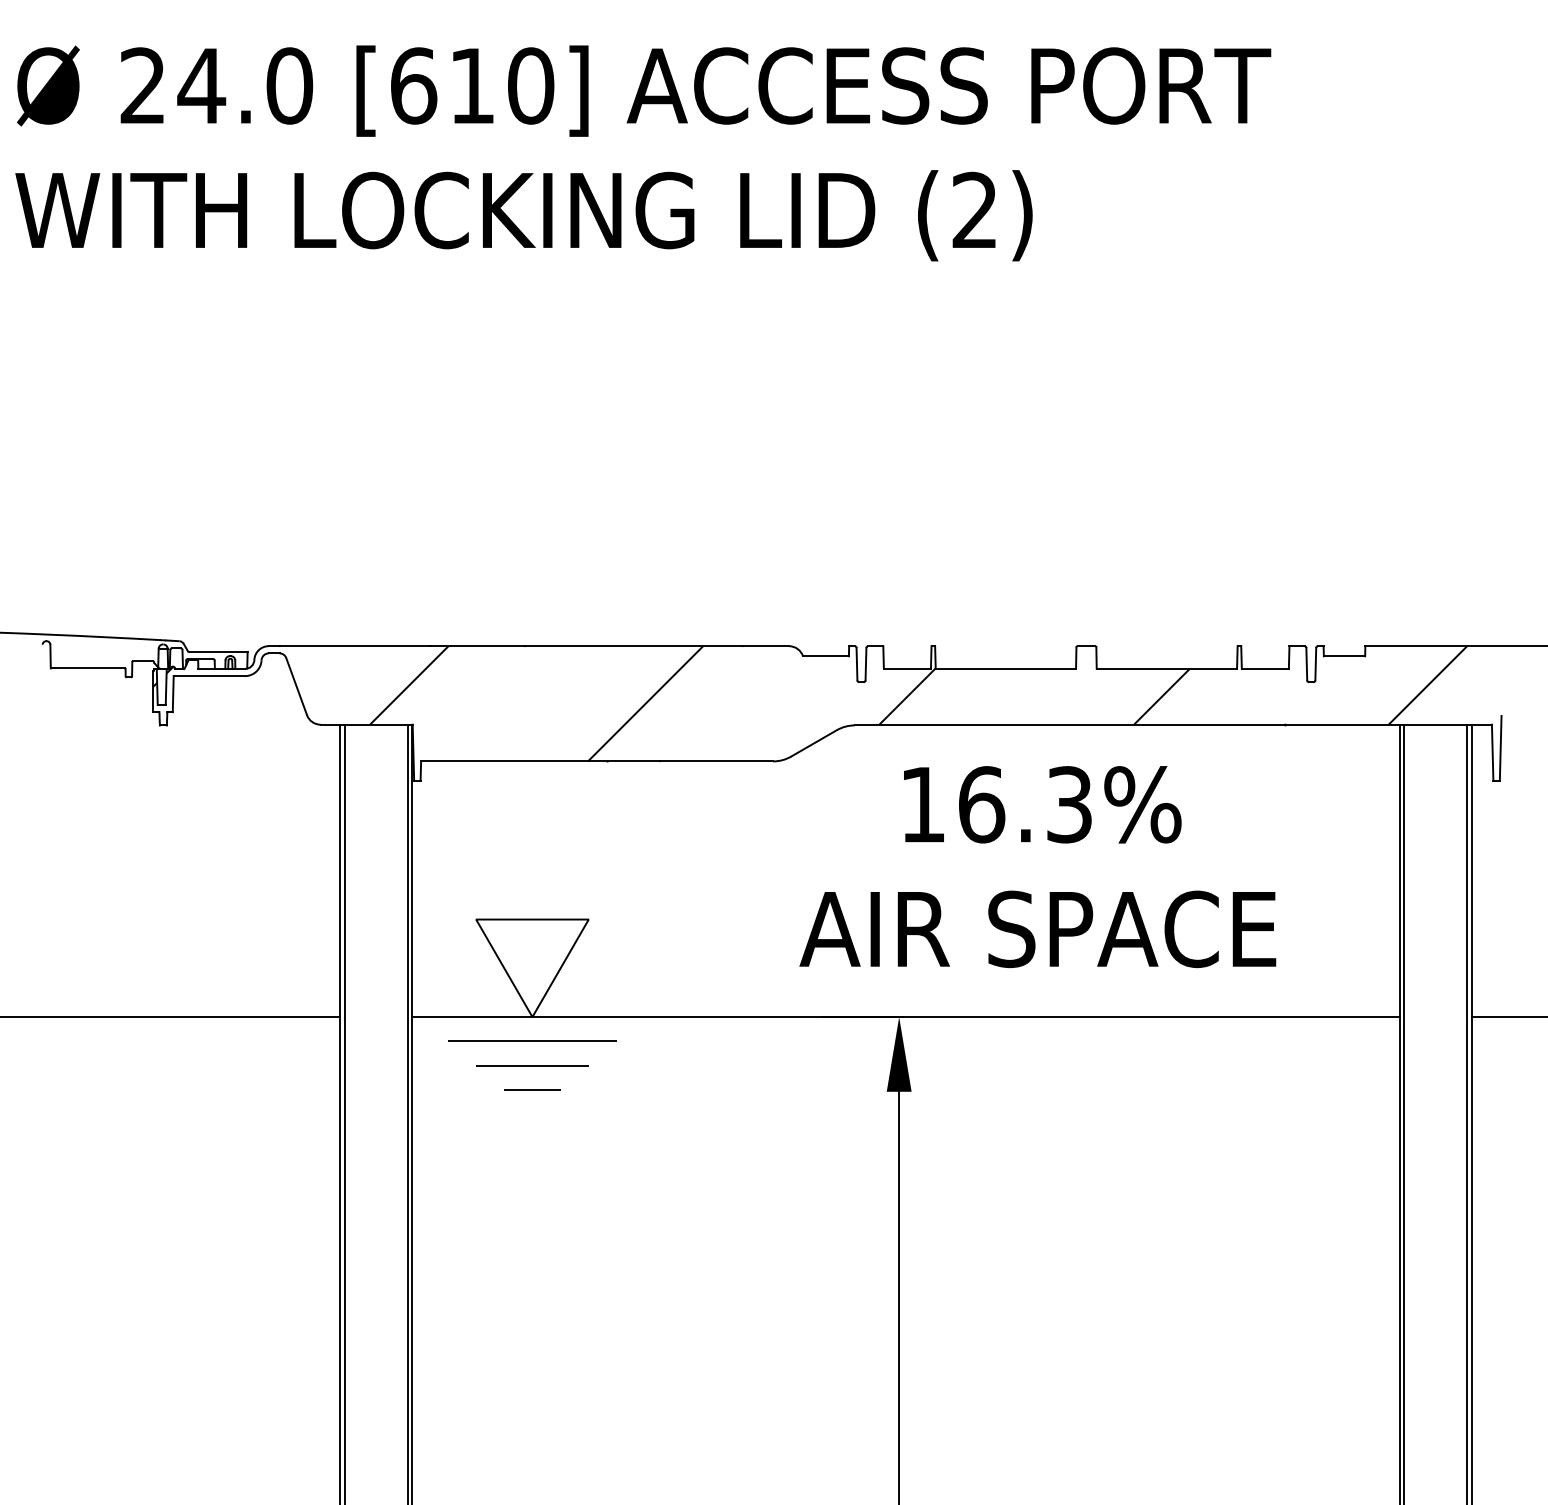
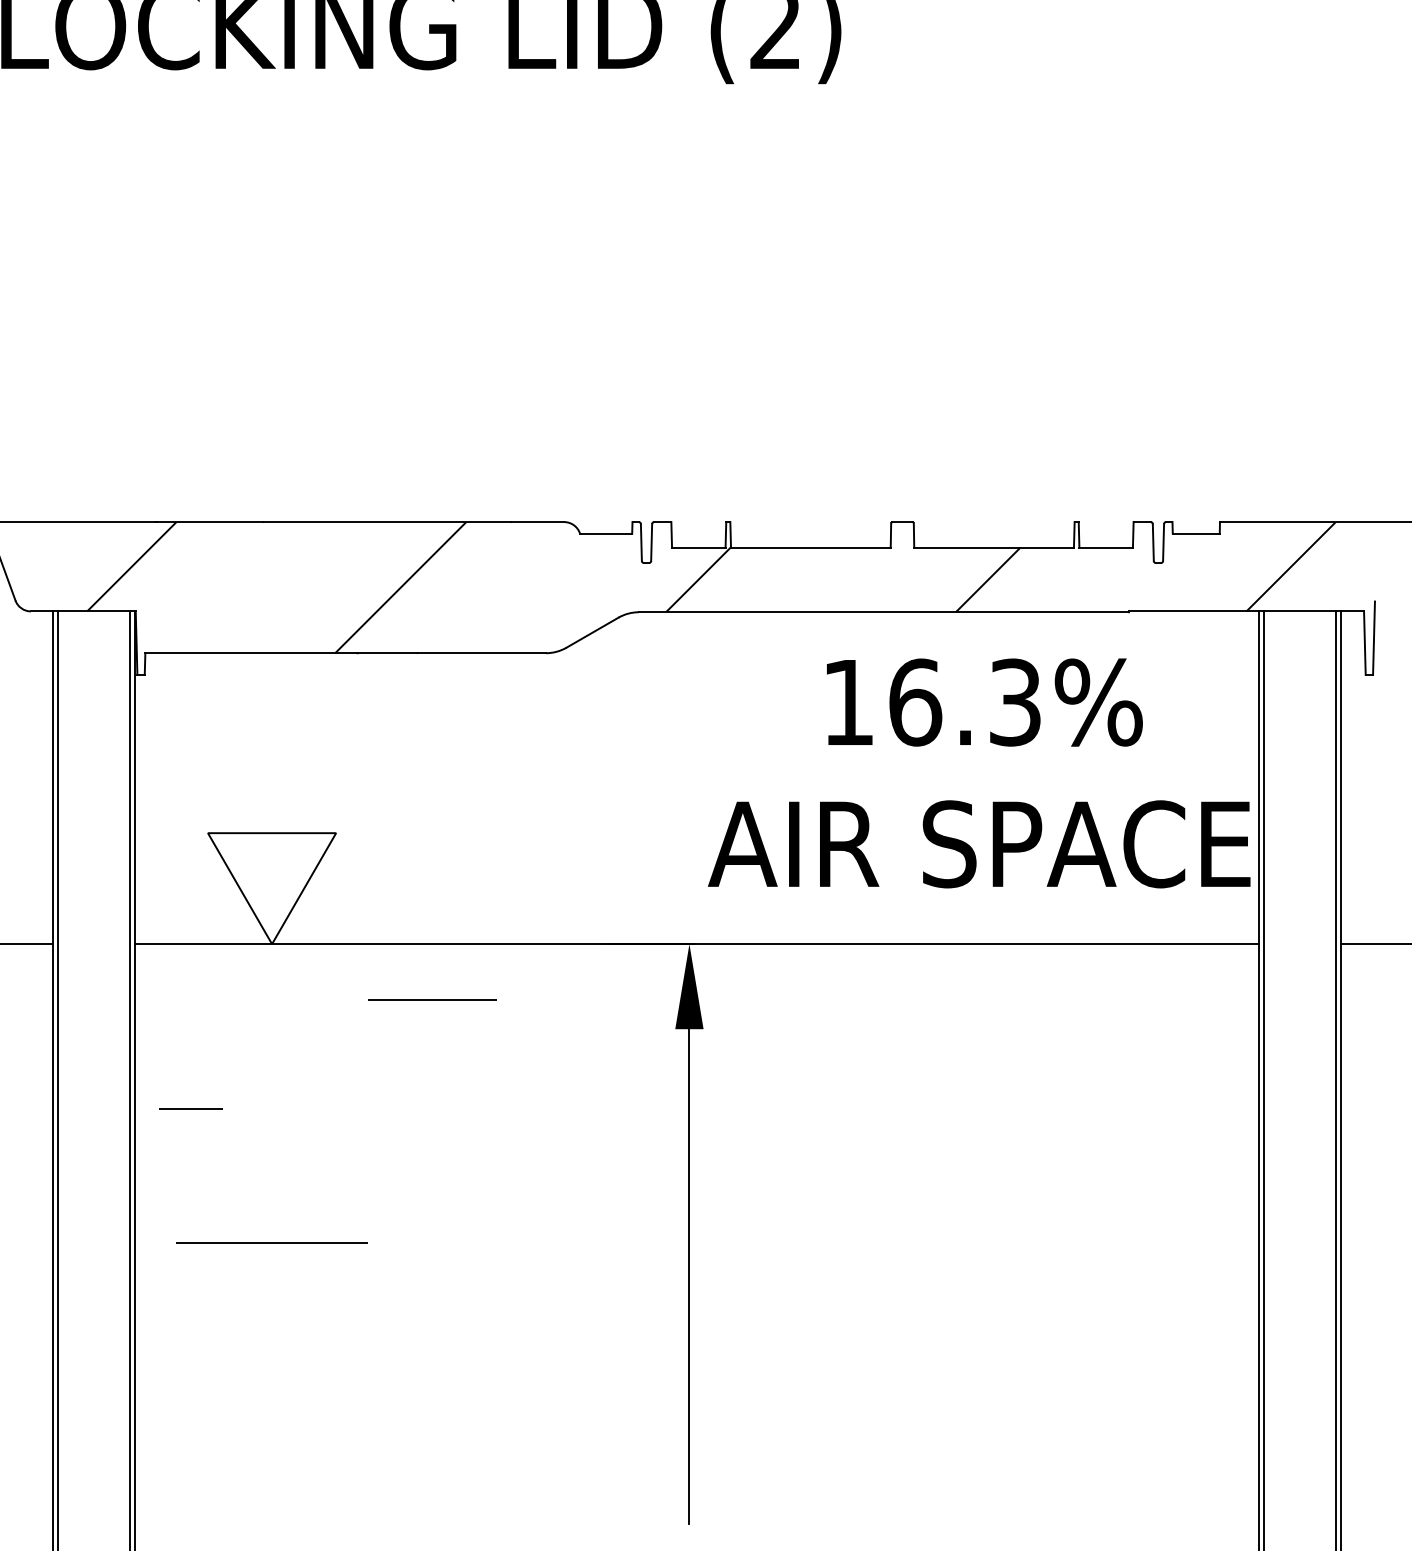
text: (1037, 867) -> (978, 773), moved
line: (532, 1040) -> (272, 1241), moved
line: (532, 1065) -> (432, 999), moved
line: (532, 1089) -> (191, 1108), moved

